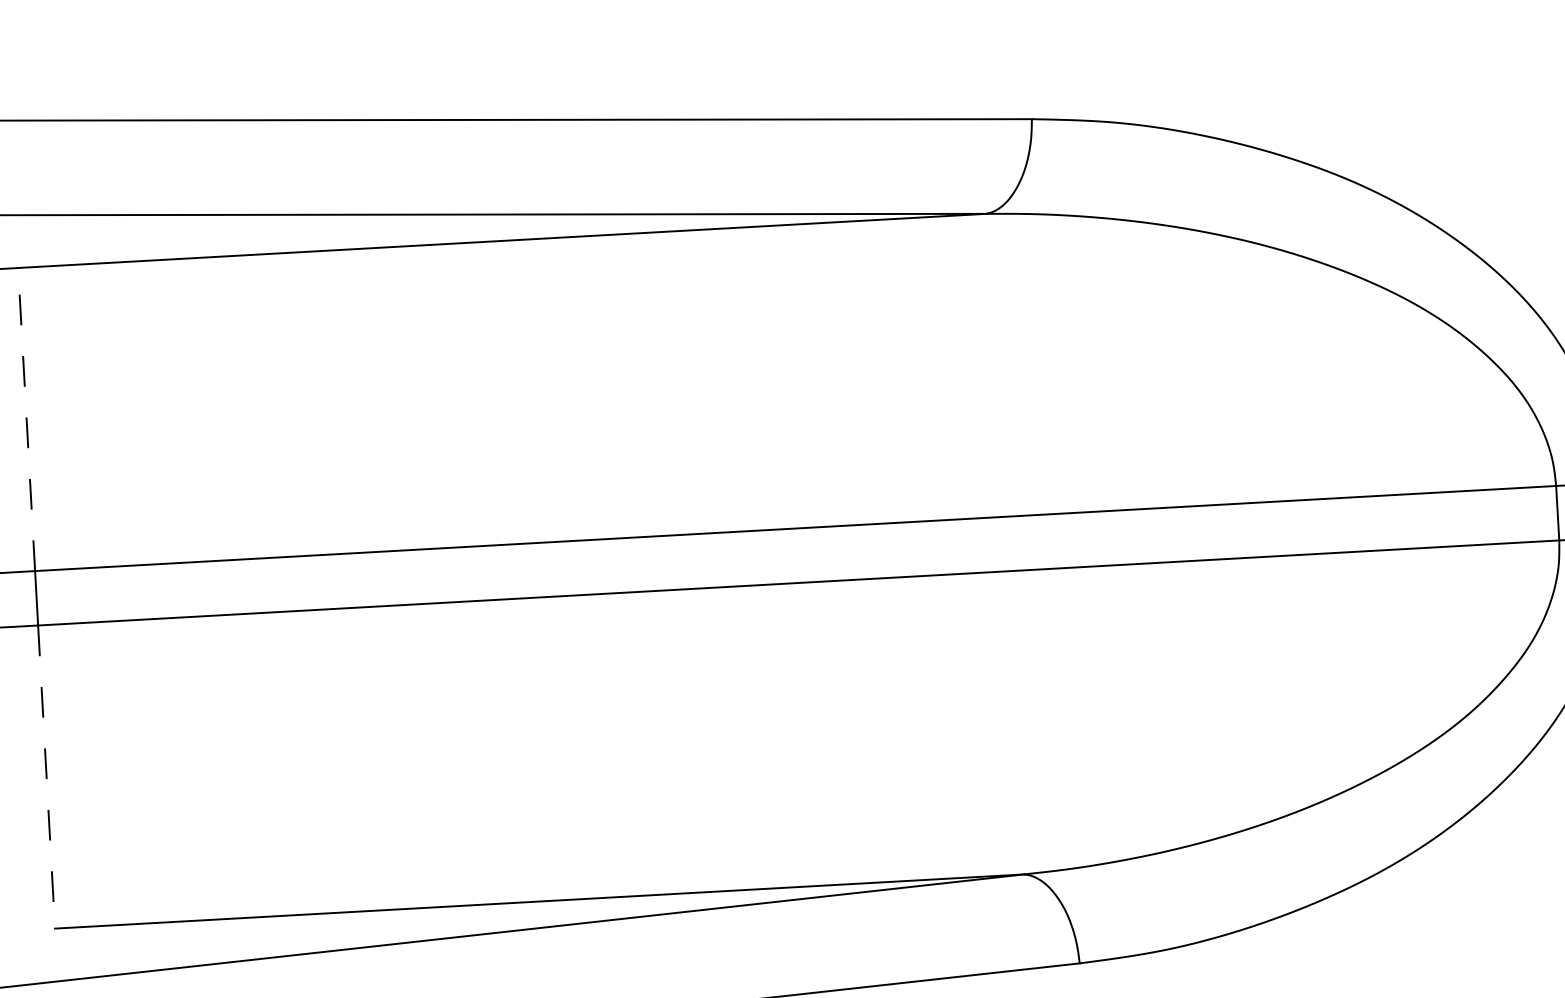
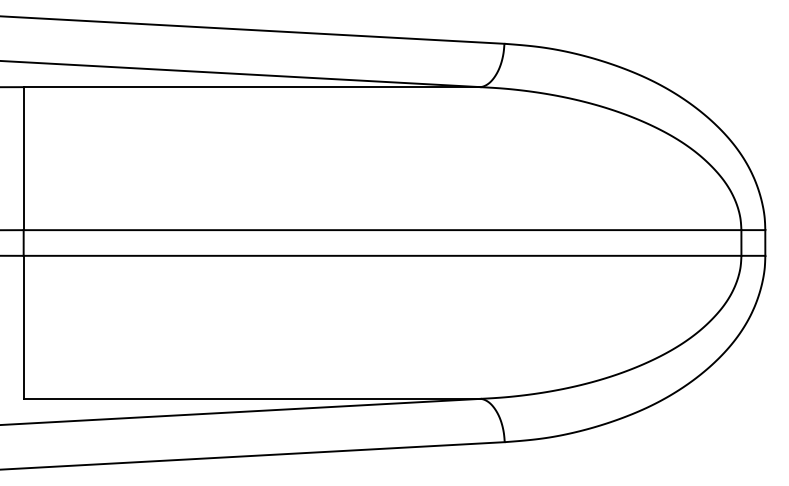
line: (26, 419) -> (23, 158), dashed -> solid
line: (46, 777) -> (23, 327), dashed -> solid

